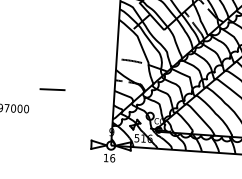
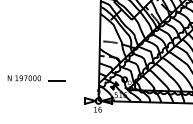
line: (52, 88) -> (56, 80), moved

